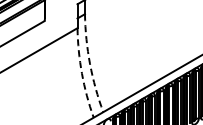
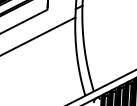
arc: (90, 63) -> (85, 48), dashed -> solid
arc: (81, 73) -> (76, 56), dashed -> solid

